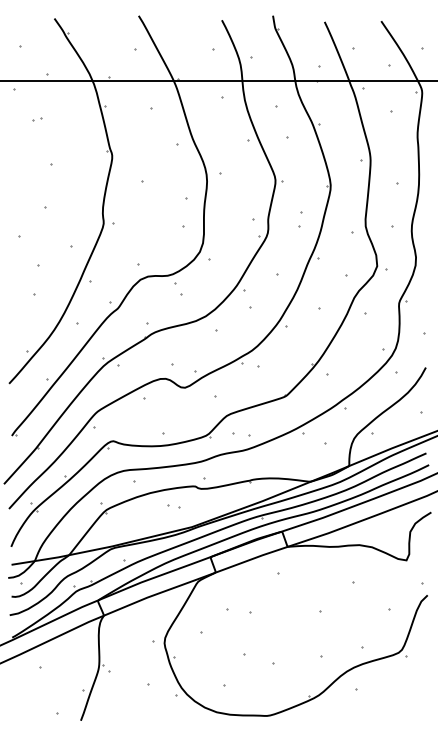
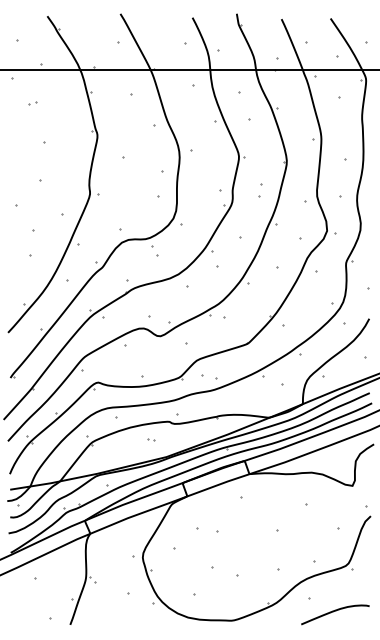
part: (174, 506) -> (151, 439), size x0.62
curve: (384, 706) -> (333, 612), added

